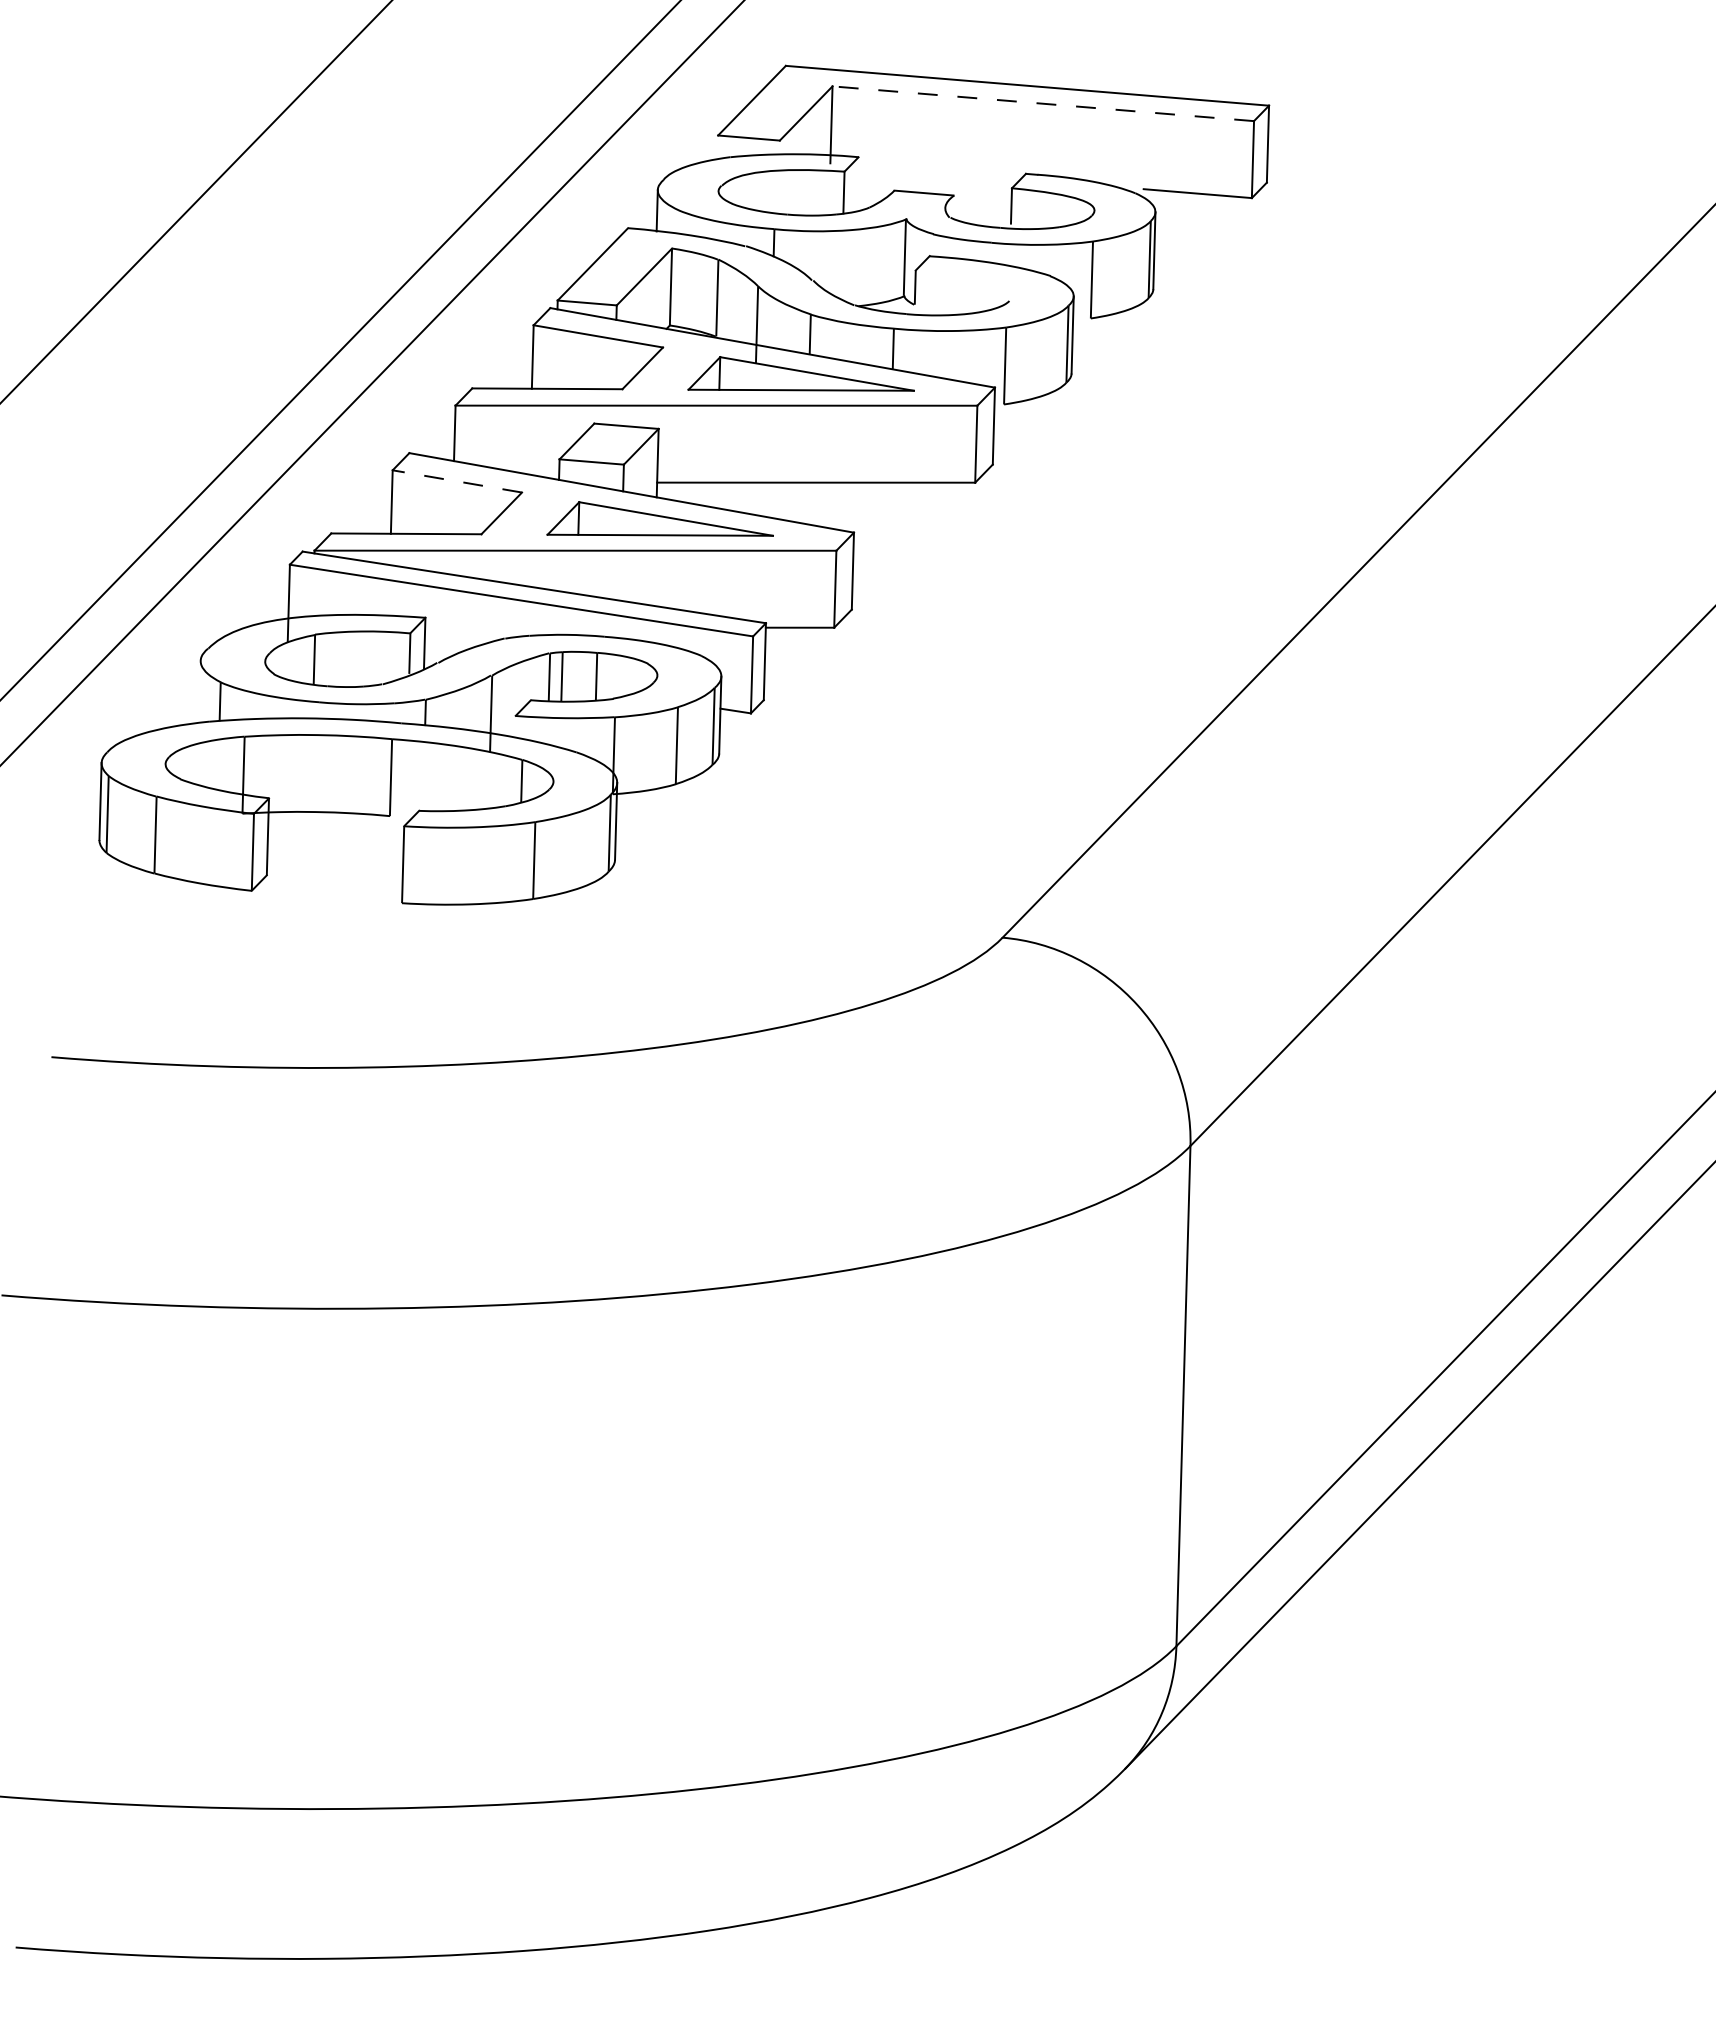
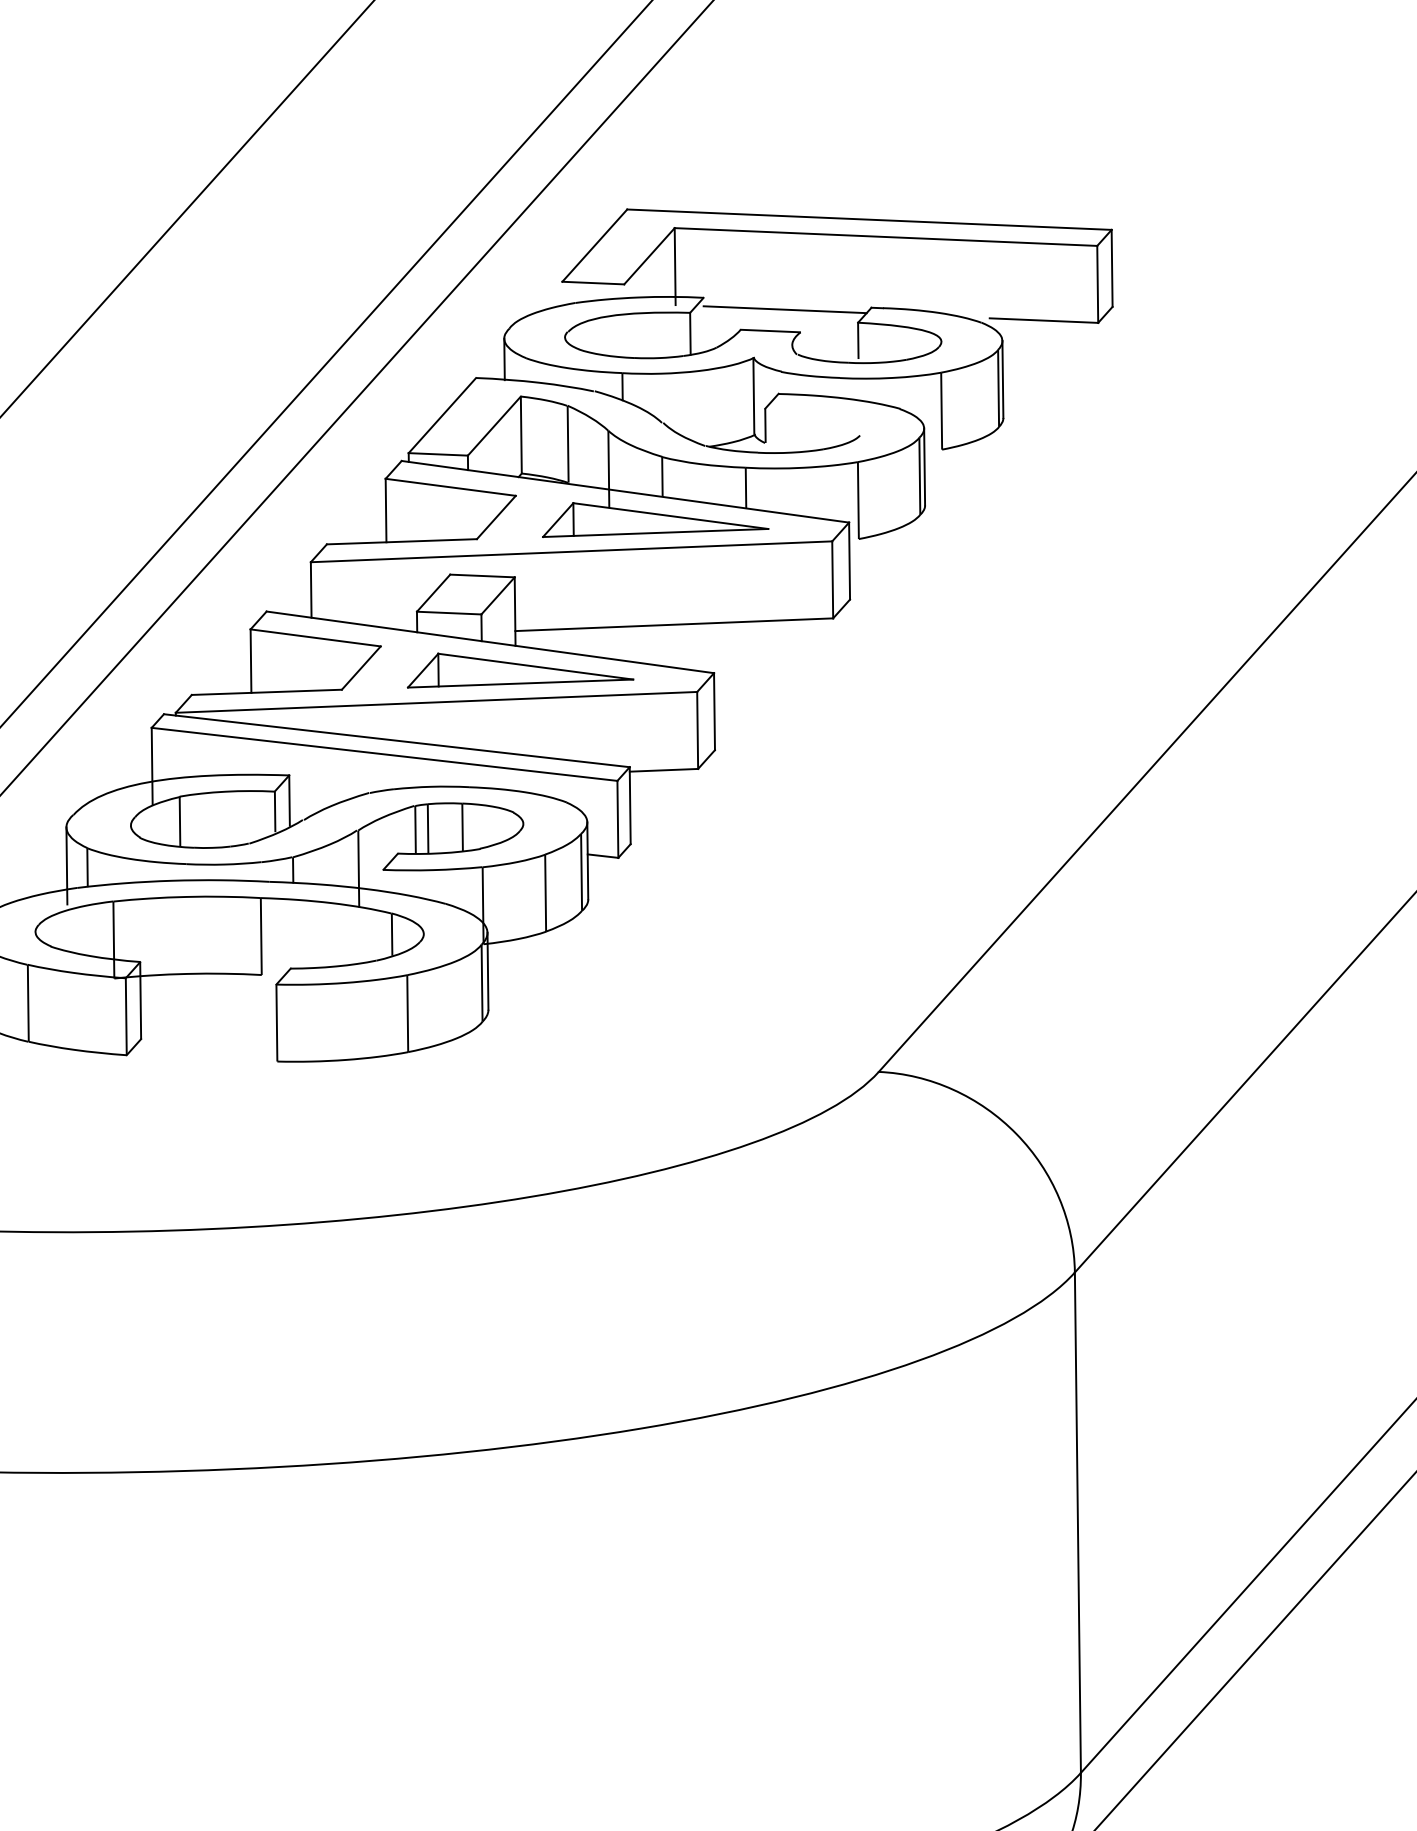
line: (1042, 103) -> (885, 236), dashed -> solid
line: (939, 172) -> (785, 309), added
line: (457, 481) -> (315, 637), dashed -> solid
line: (199, 698) -> (66, 865), added

